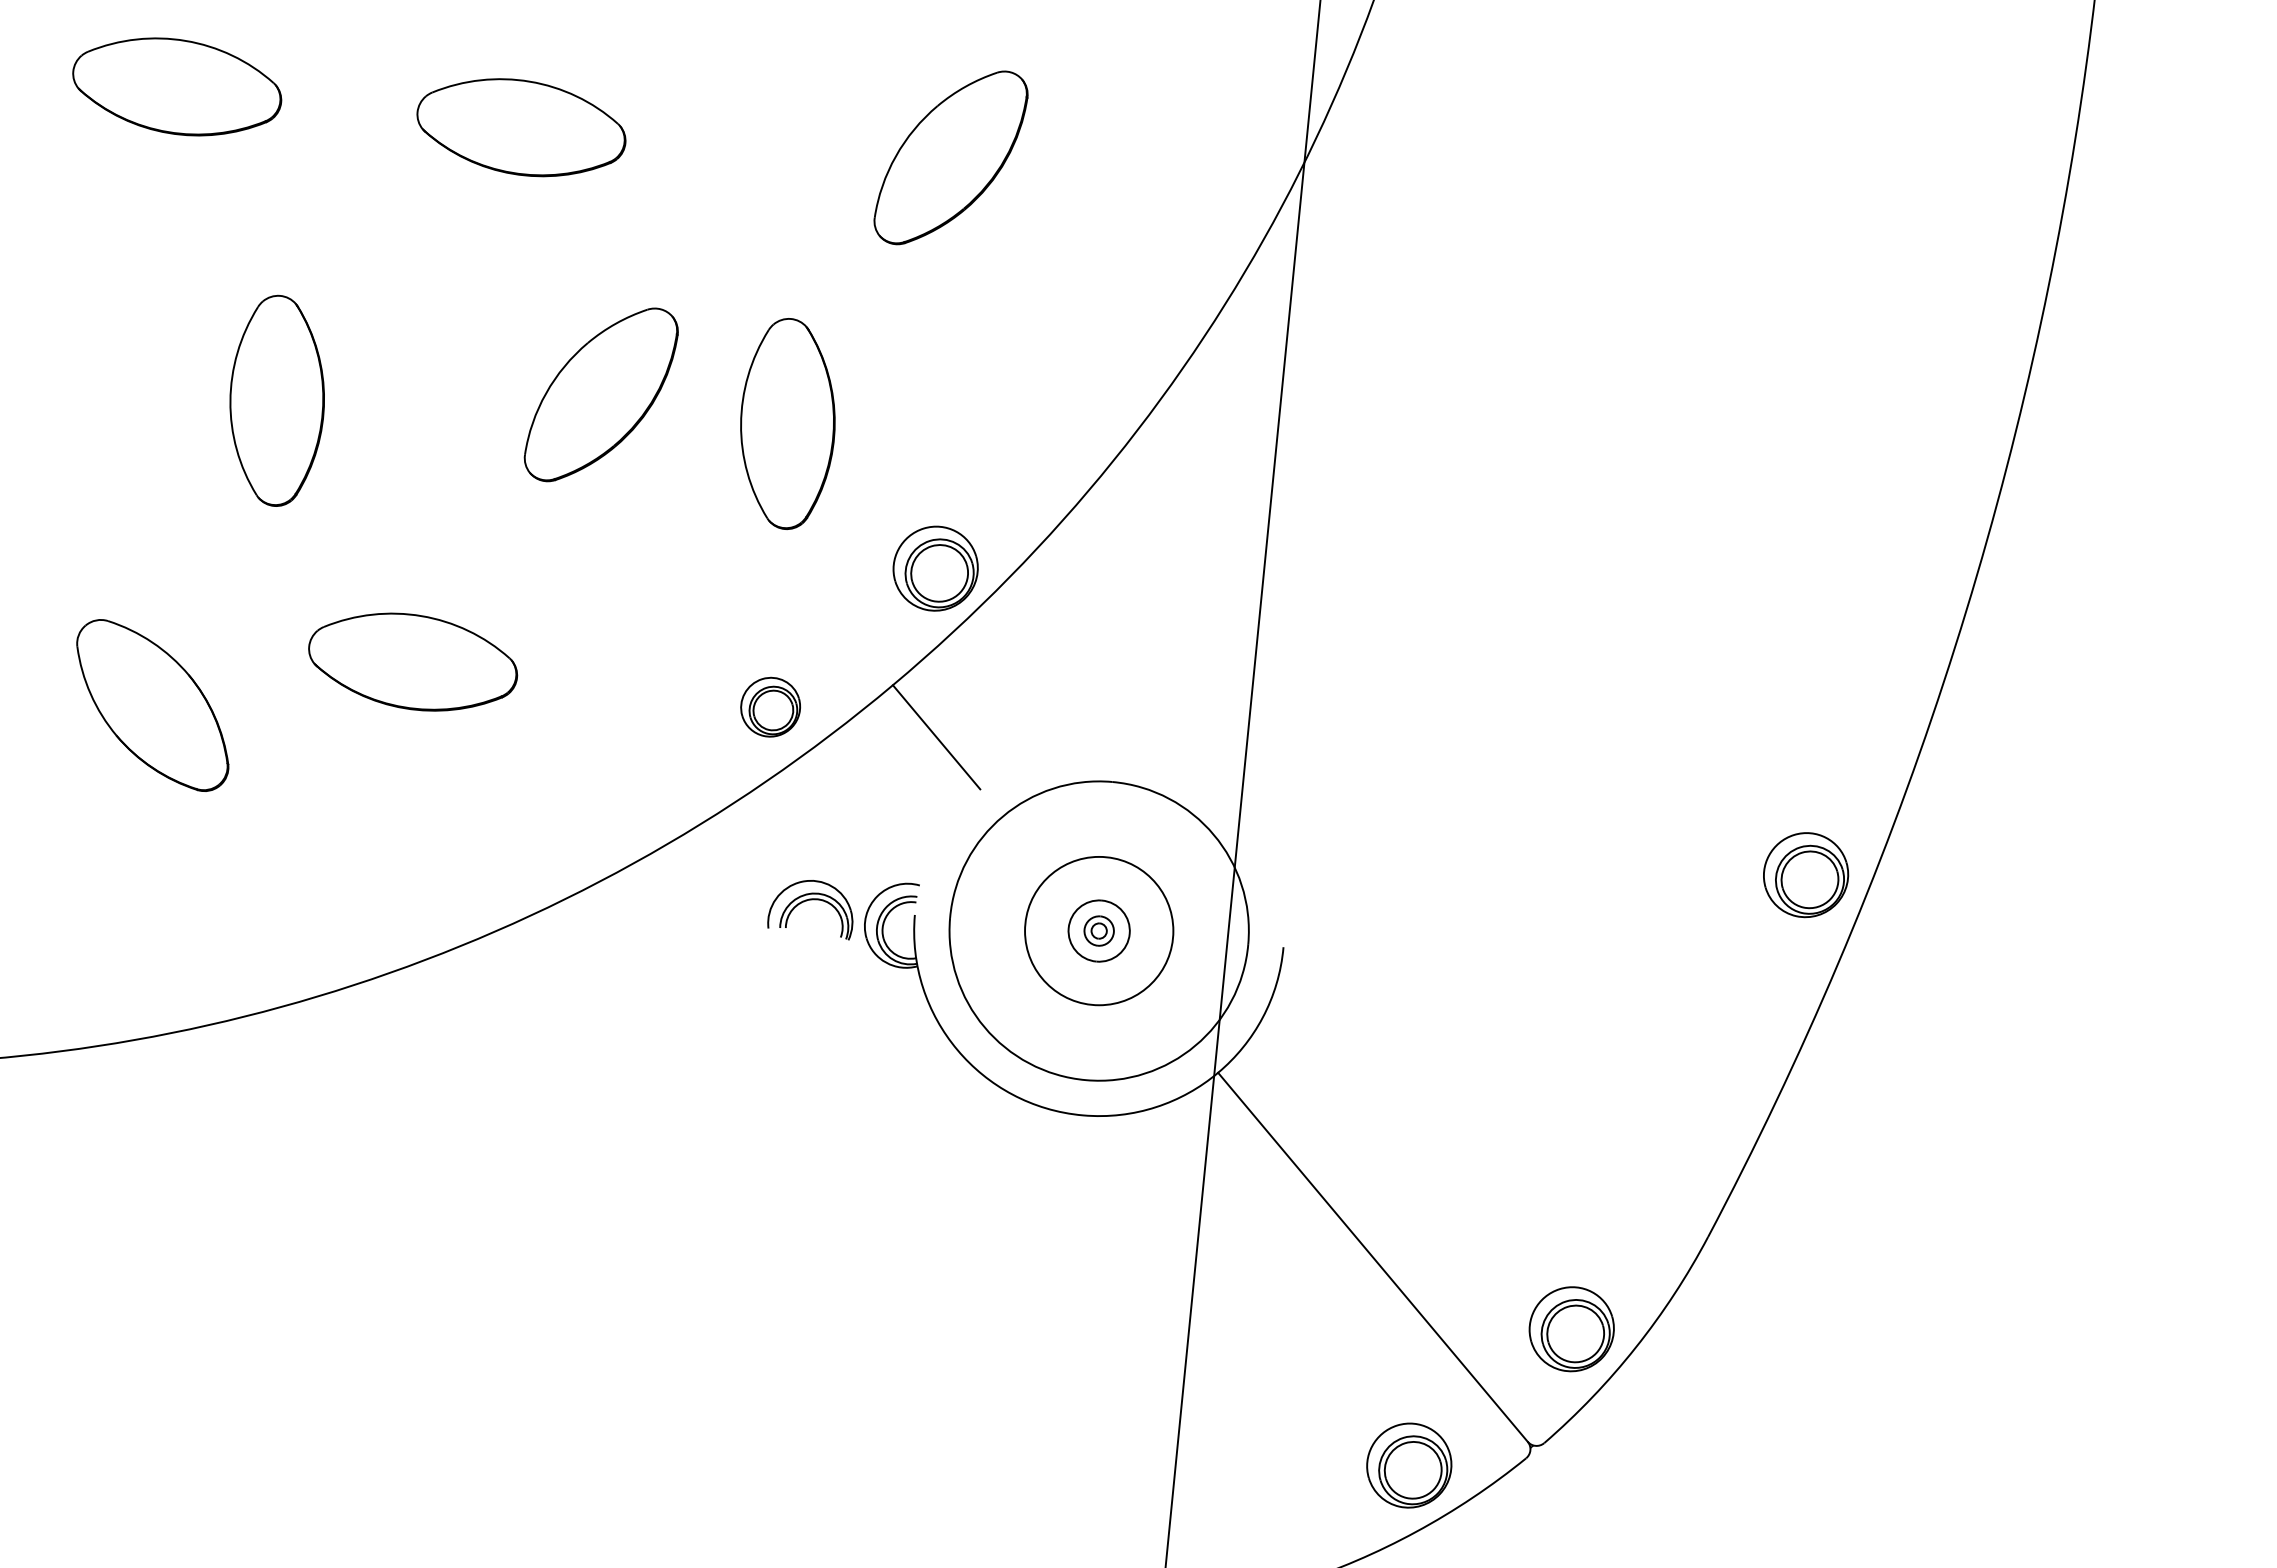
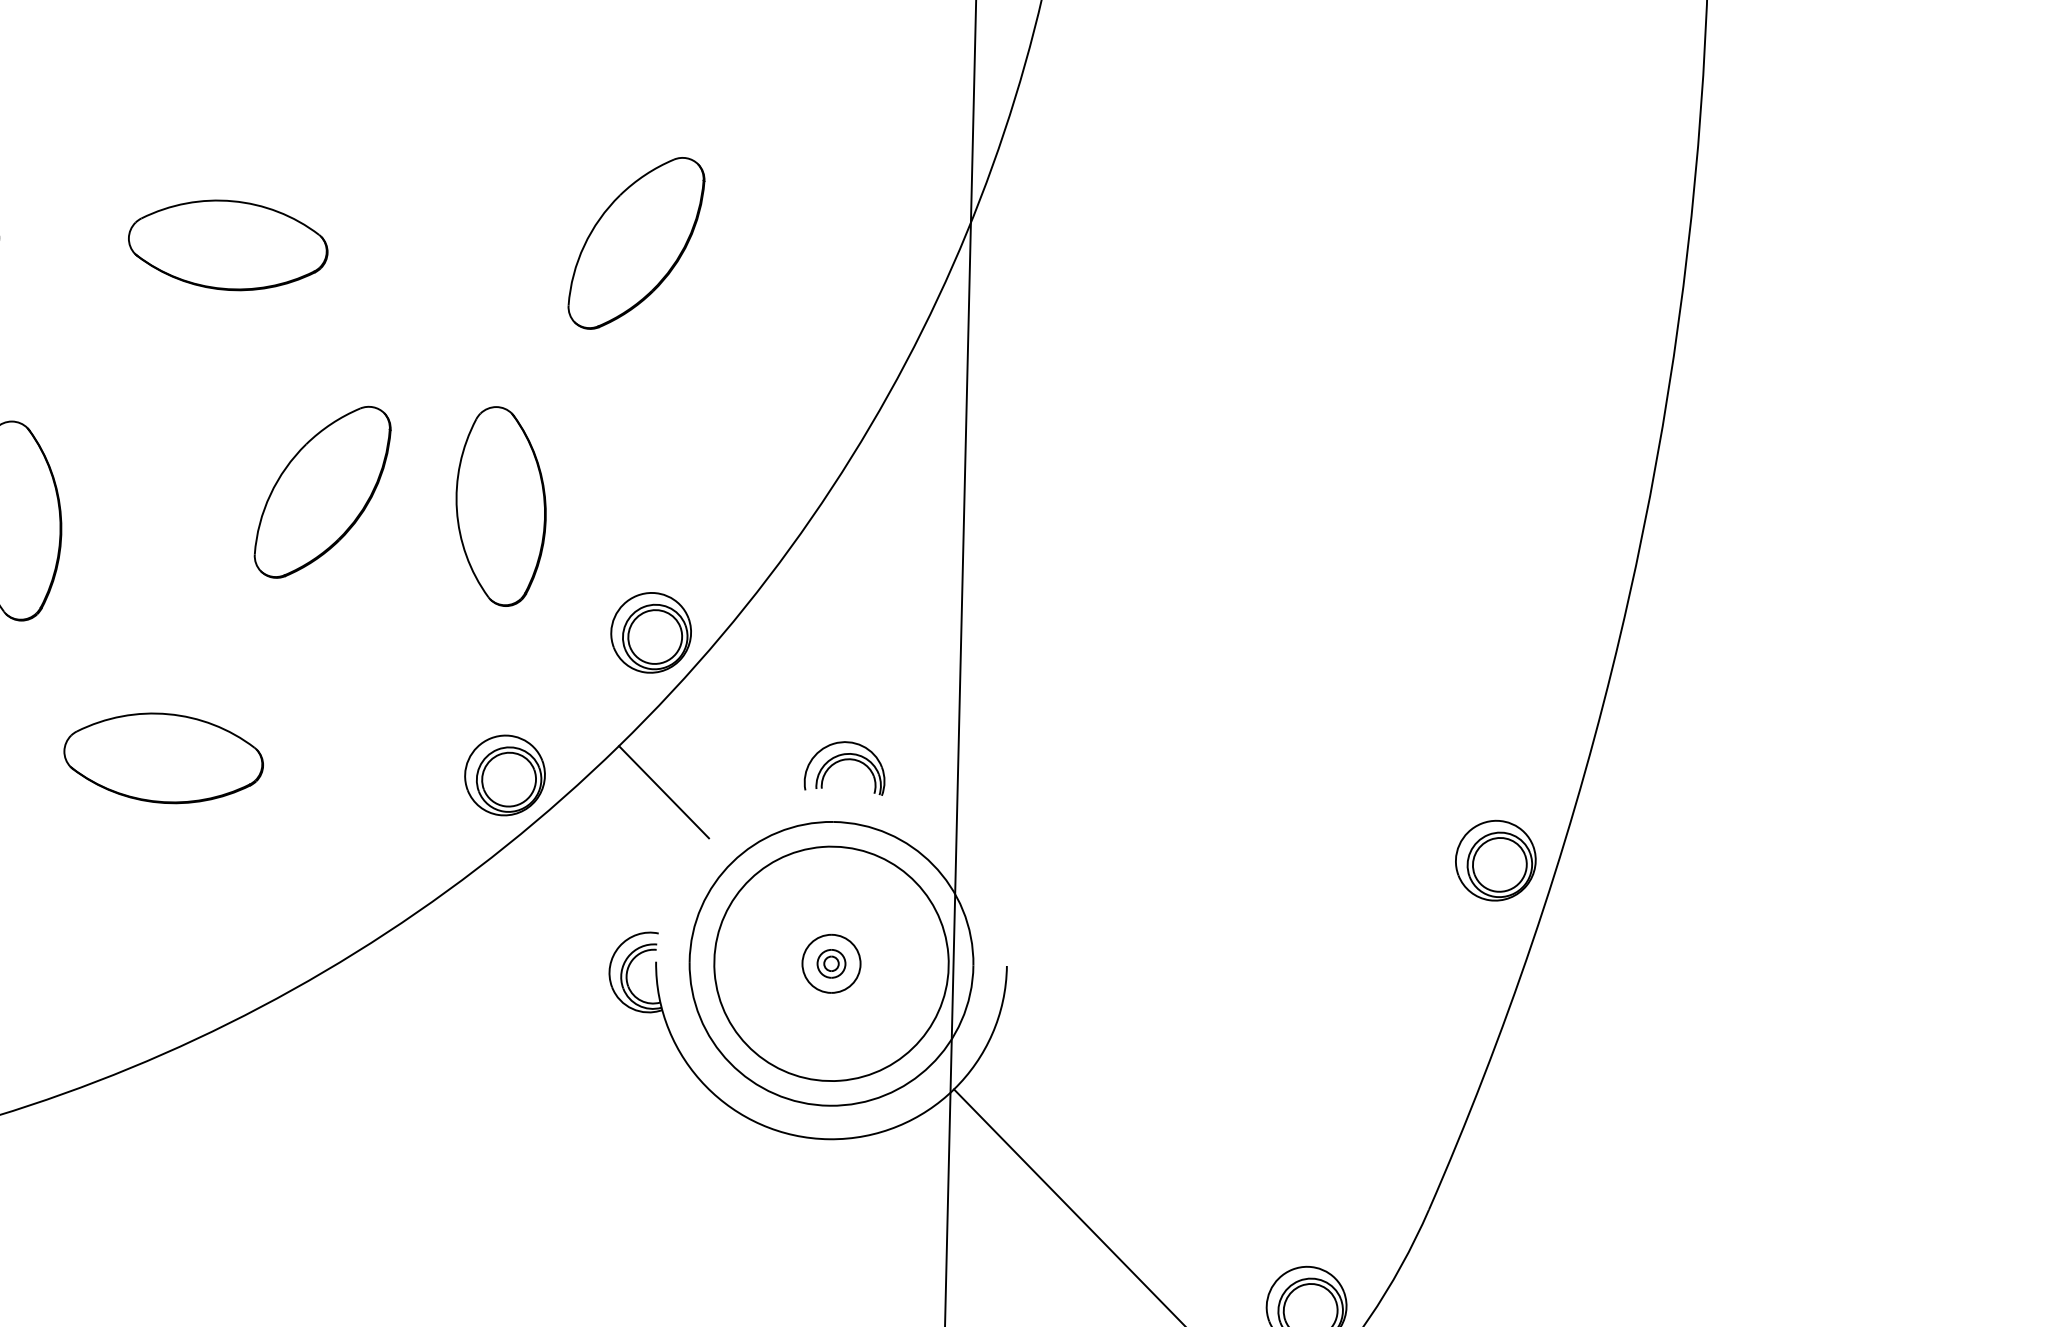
part: (770, 707) -> (504, 775), size x1.43
part: (806, 901) -> (839, 762), moved
circle: (1098, 930) -> (830, 963), size x1.67

